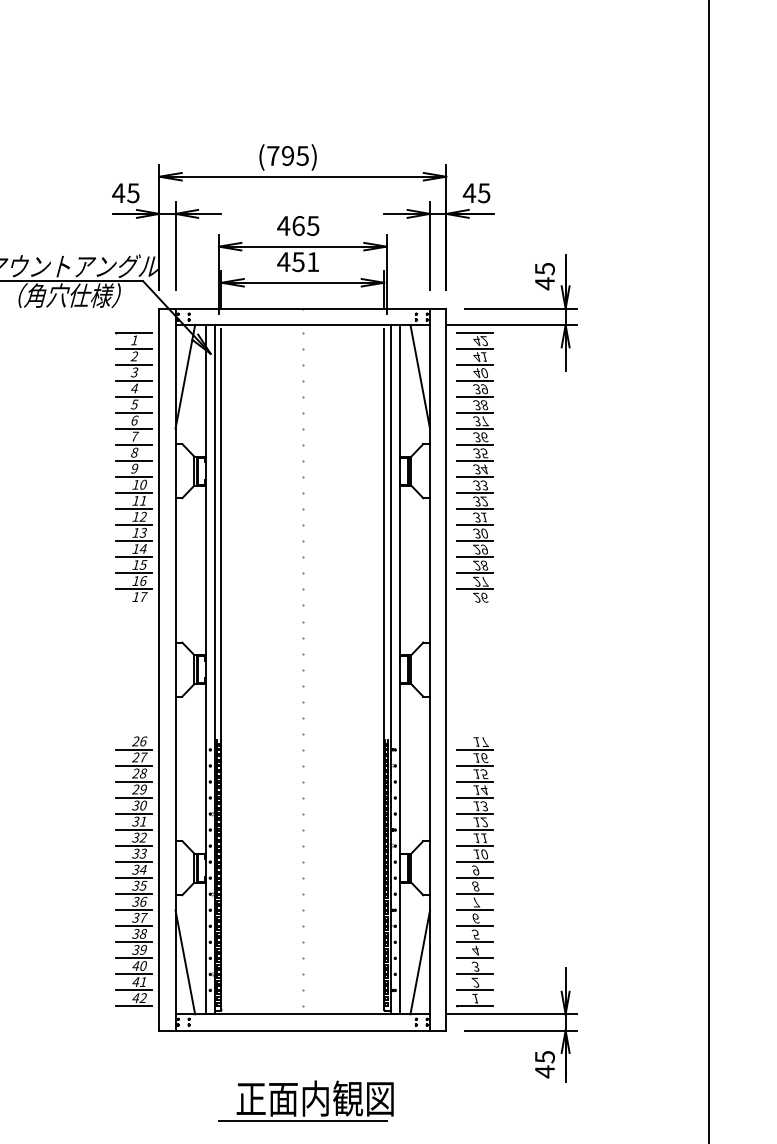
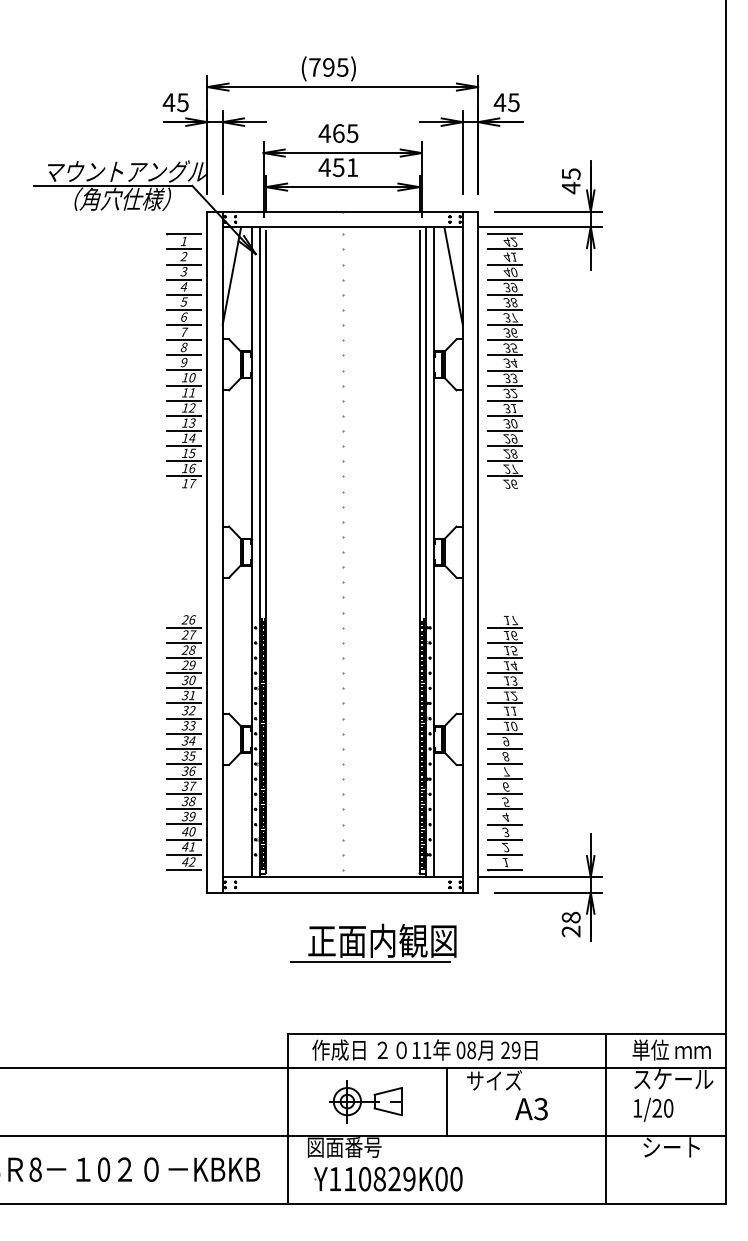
line: (184, 962) -> (231, 828), removed
line: (420, 962) -> (453, 828), removed
text: (544, 1064) -> (570, 924), 45 -> 28
part: (305, 1100) -> (373, 942), moved

